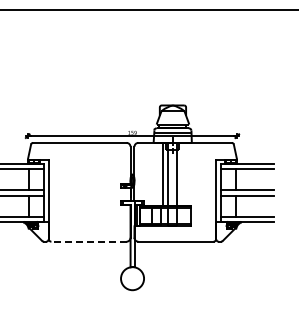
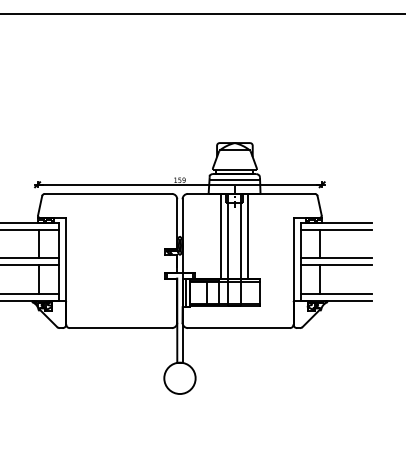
line: (182, 173) -> (247, 235), added
line: (89, 241) -> (121, 327), dashed -> solid

